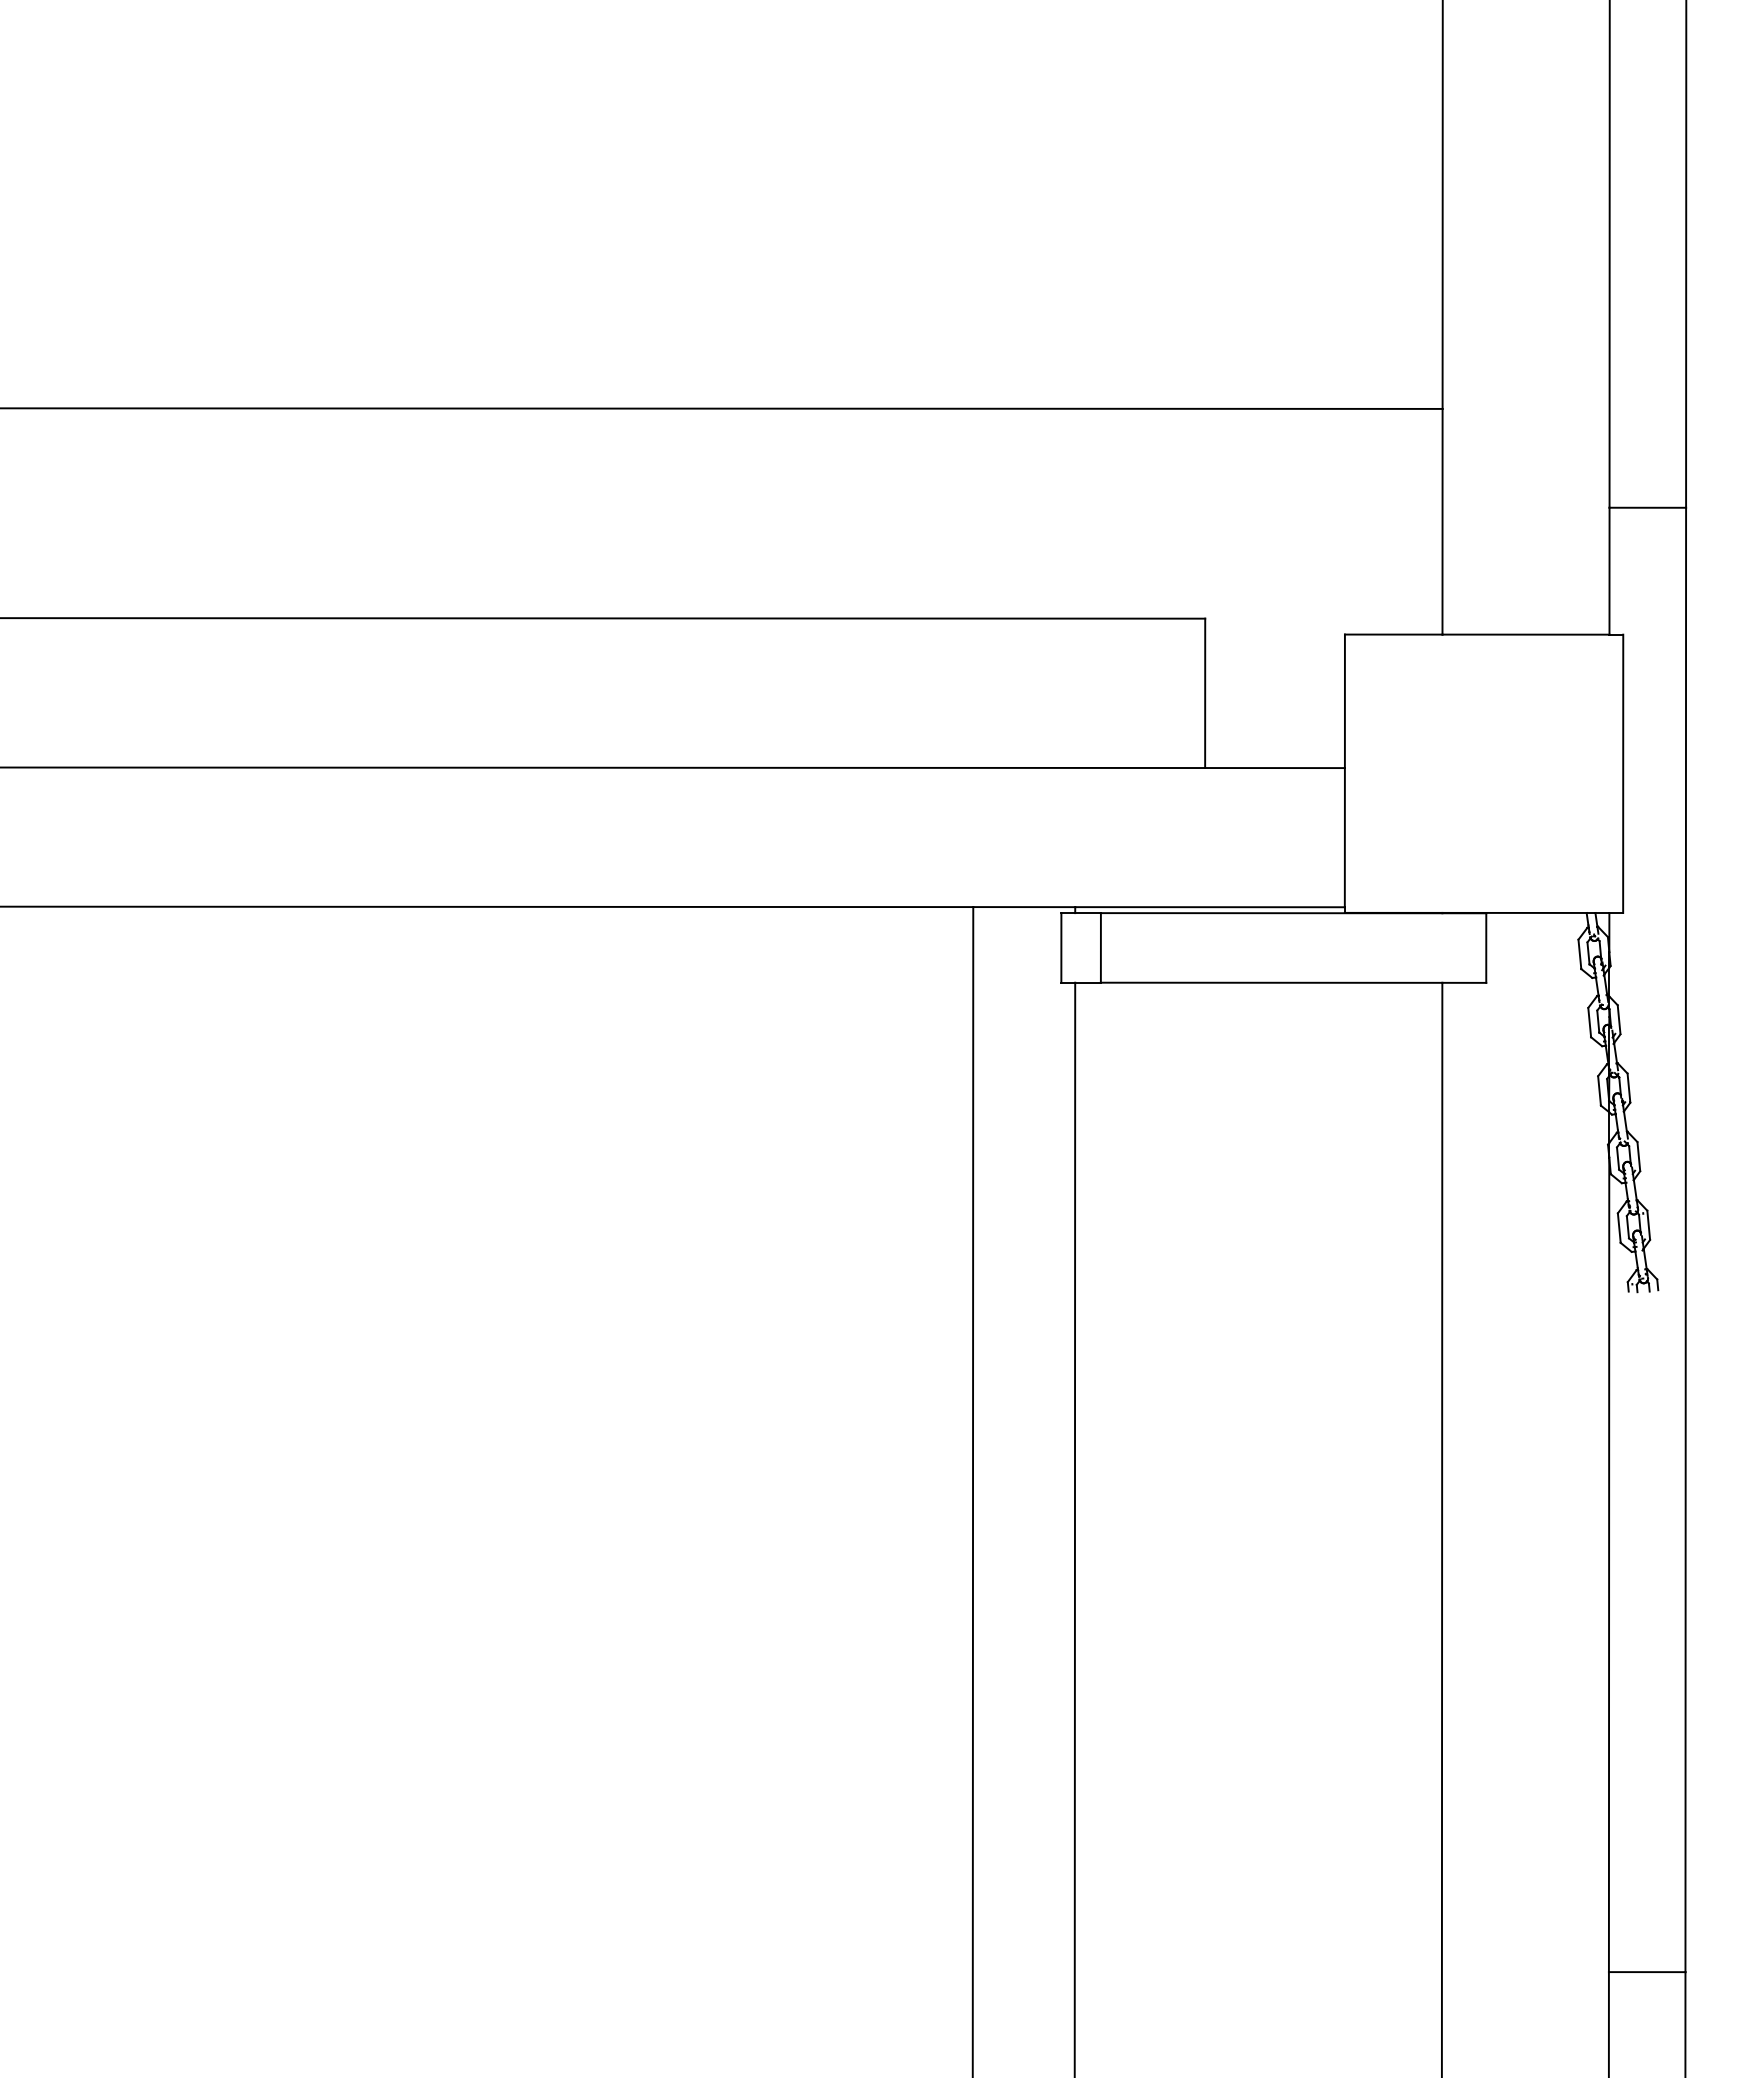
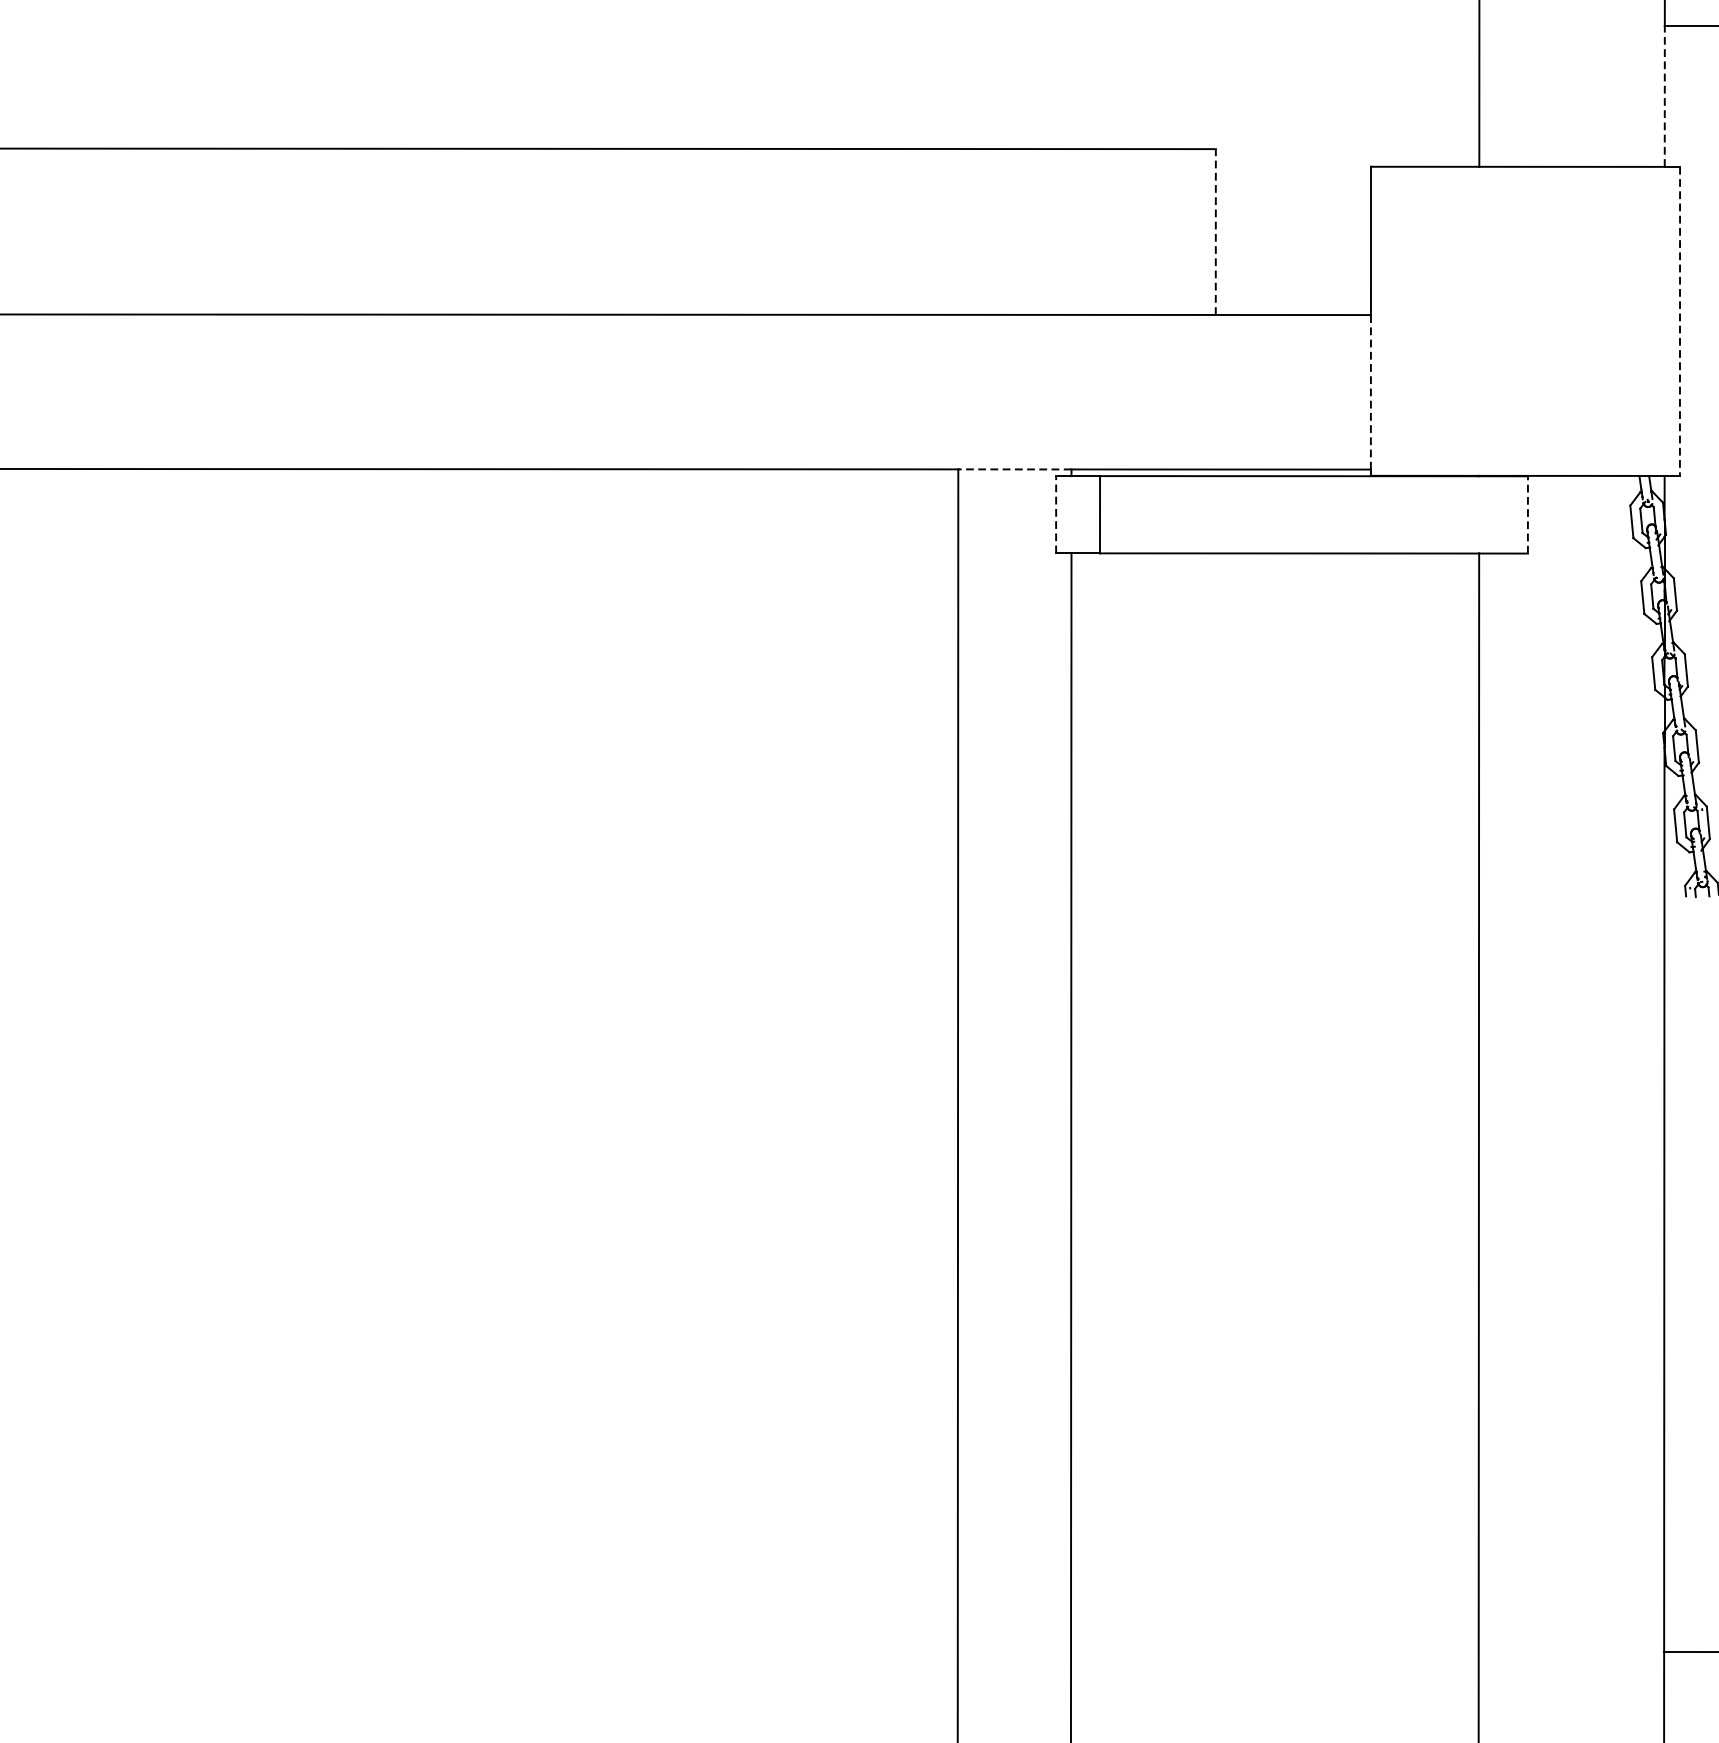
line: (1609, 570) -> (1664, 95), solid -> dashed
line: (1205, 693) -> (1216, 232), solid -> dashed
line: (1623, 774) -> (1680, 322), solid -> dashed
line: (1344, 837) -> (1370, 392), solid -> dashed
line: (1024, 907) -> (1015, 469), solid -> dashed
line: (1061, 947) -> (1056, 514), solid -> dashed
line: (1486, 948) -> (1528, 515), solid -> dashed

